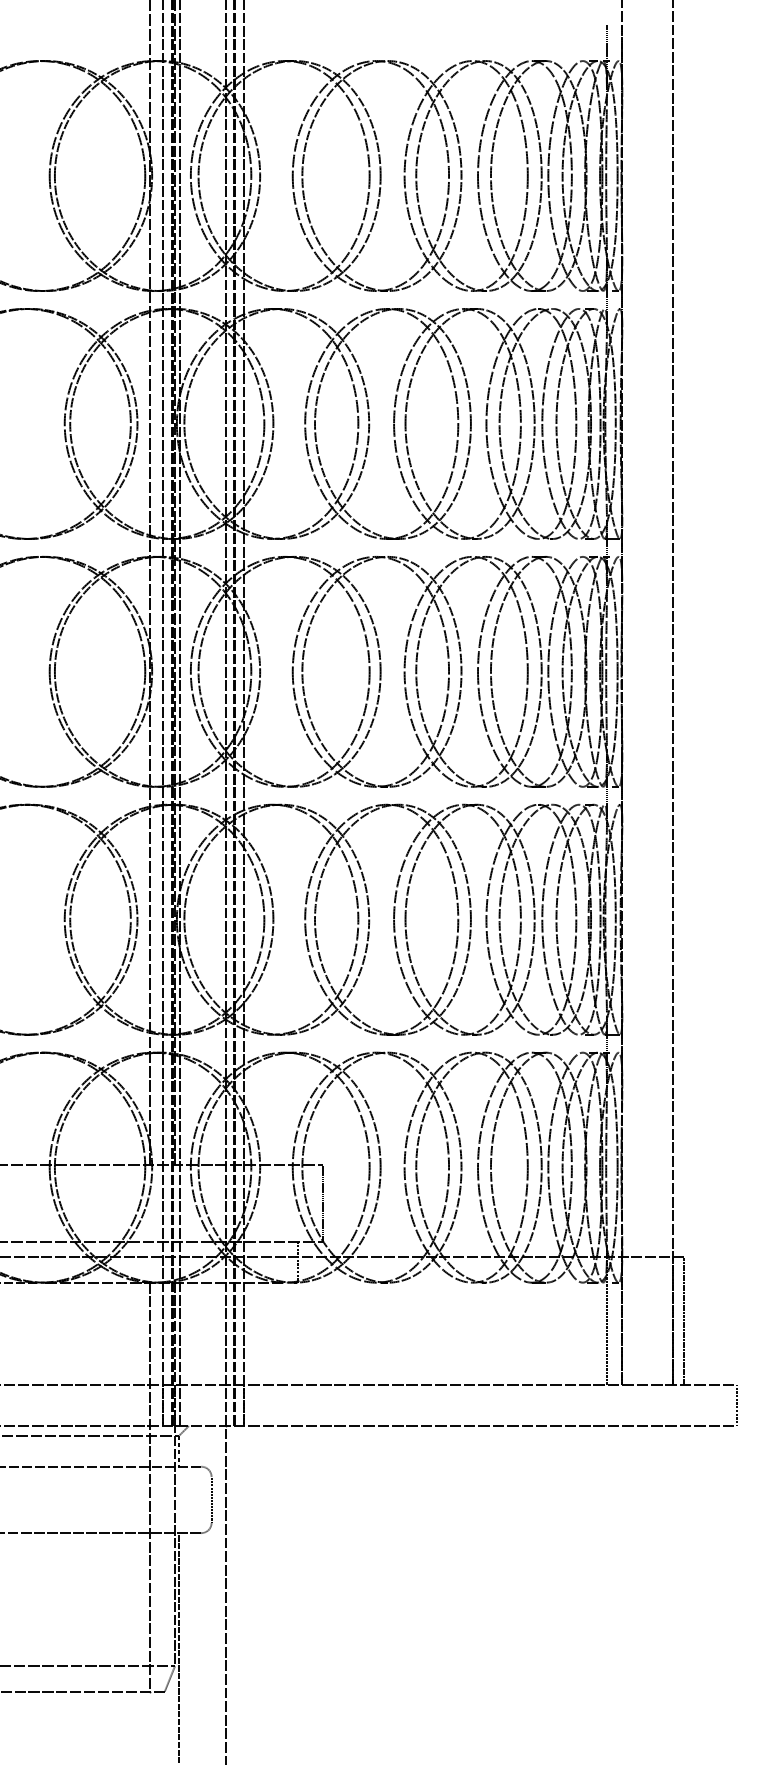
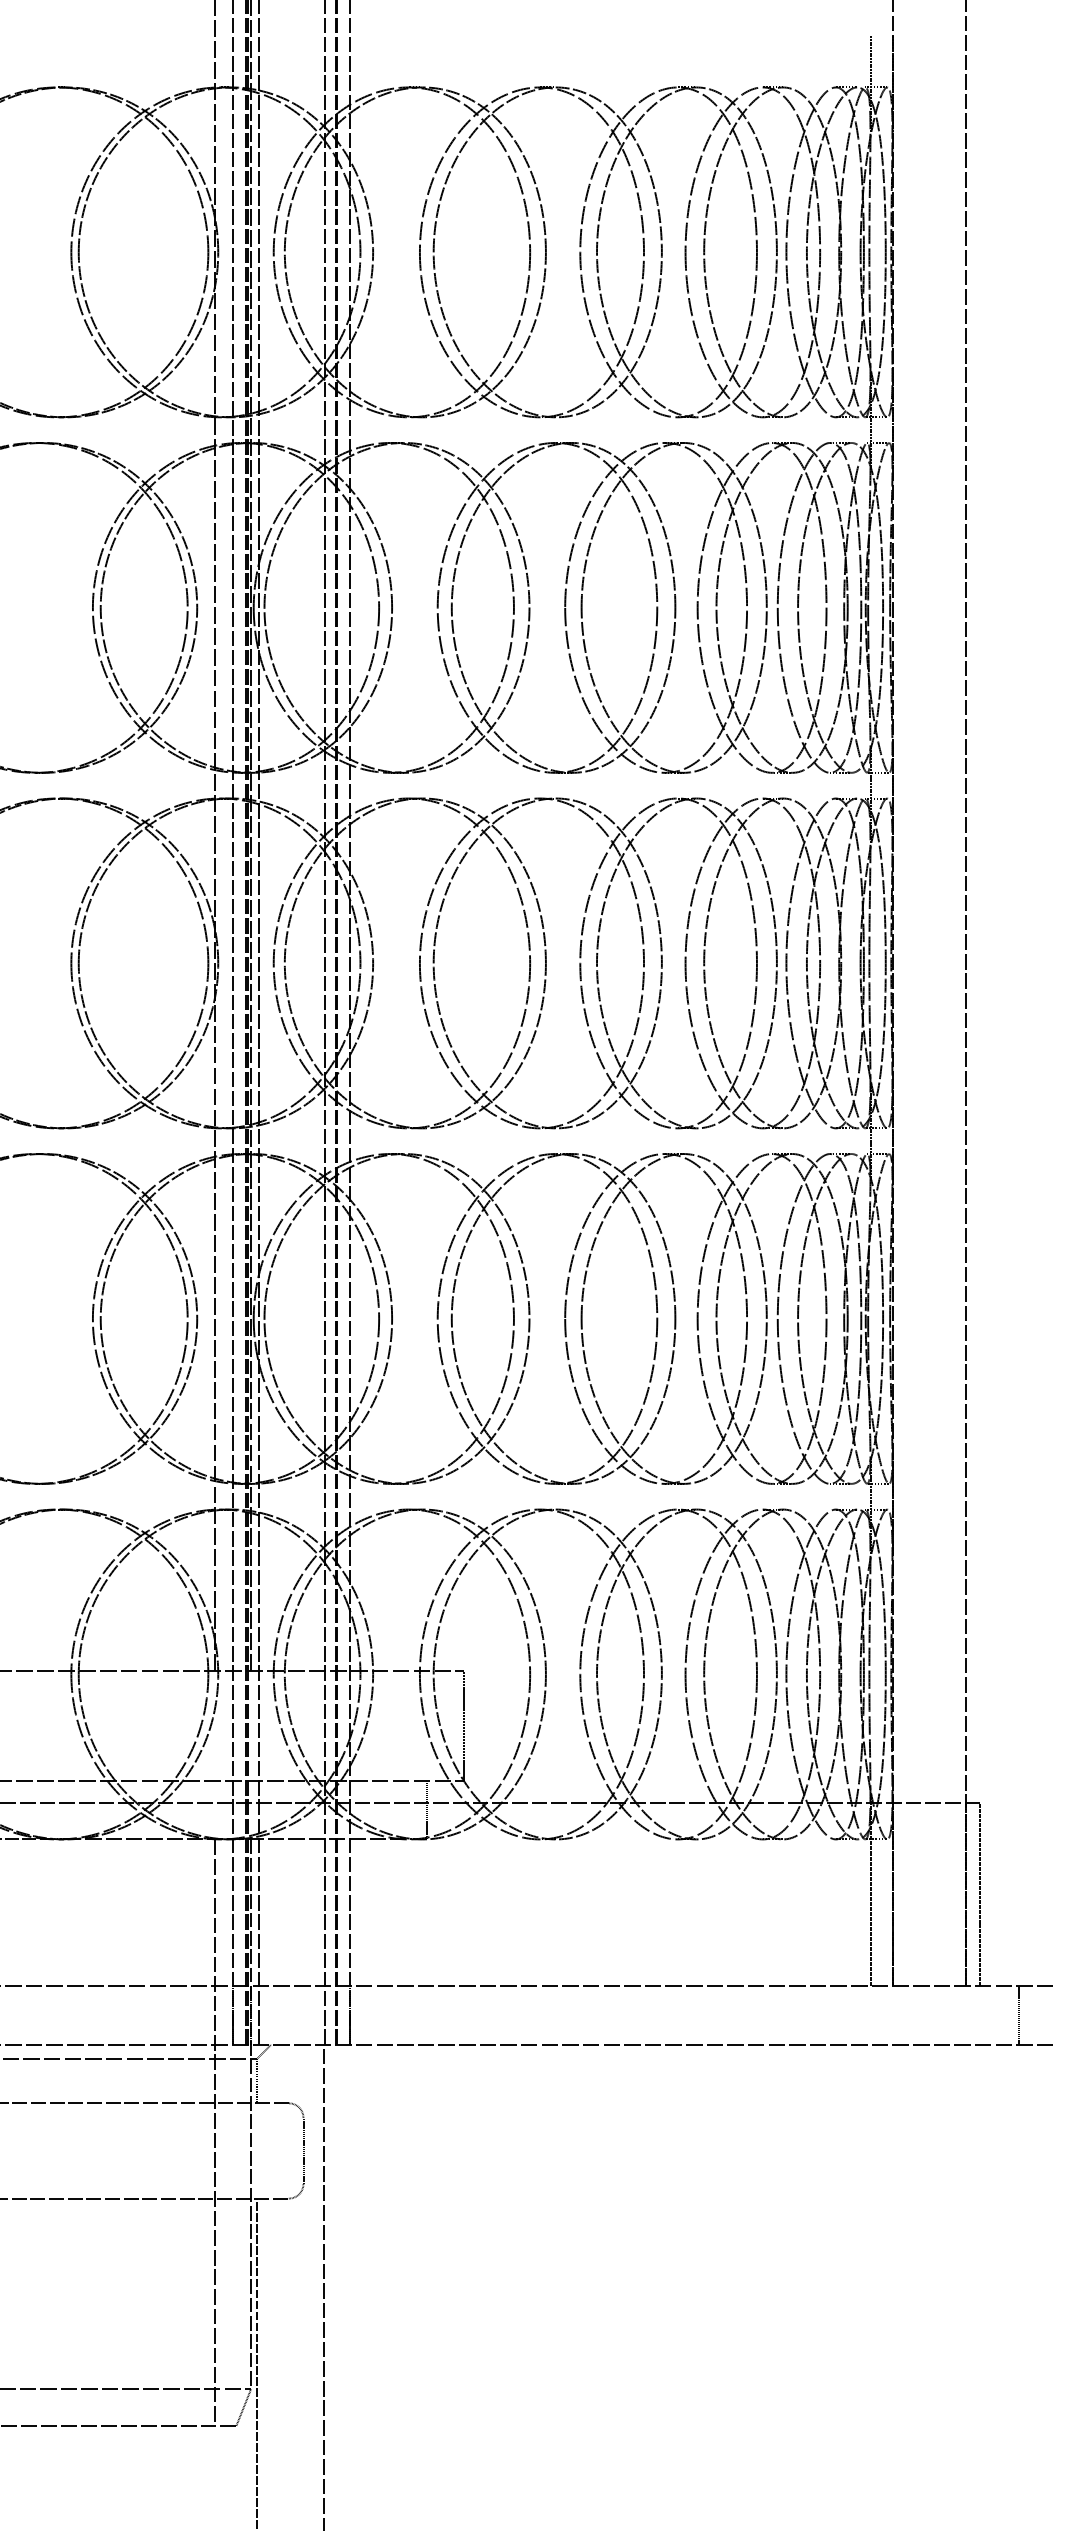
line: (737, 1404) -> (1018, 2014), moved

